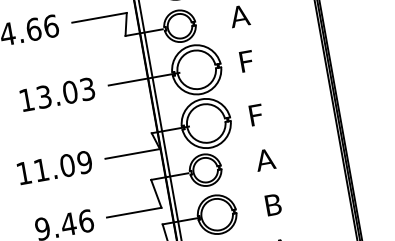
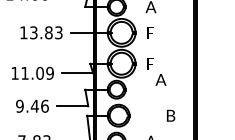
text: (69, 91) -> (48, 32), 13.03 -> 13.83
text: (264, 159) -> (160, 79), moved
text: (274, 204) -> (171, 115), moved

